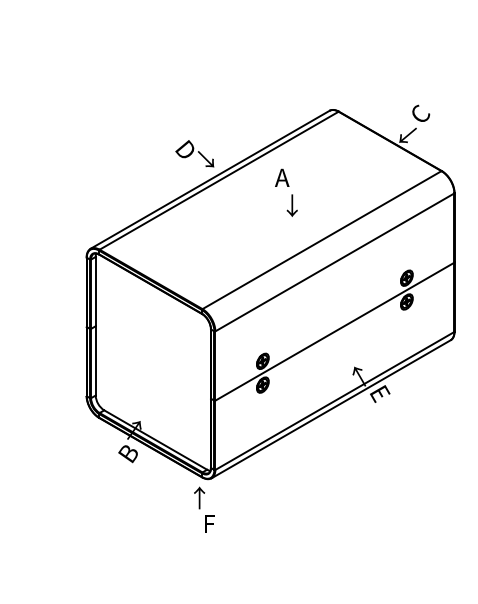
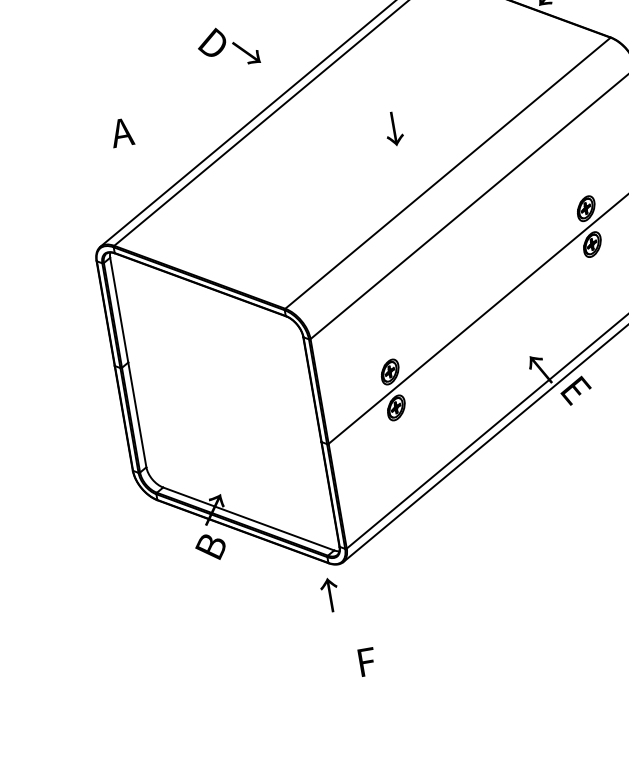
text: (194, 153) -> (227, 46), moved
text: (282, 177) -> (122, 131), moved
text: (209, 523) -> (366, 661), moved

